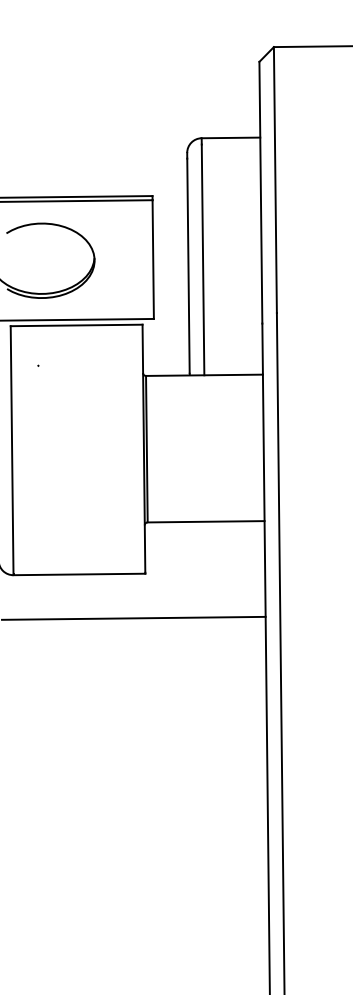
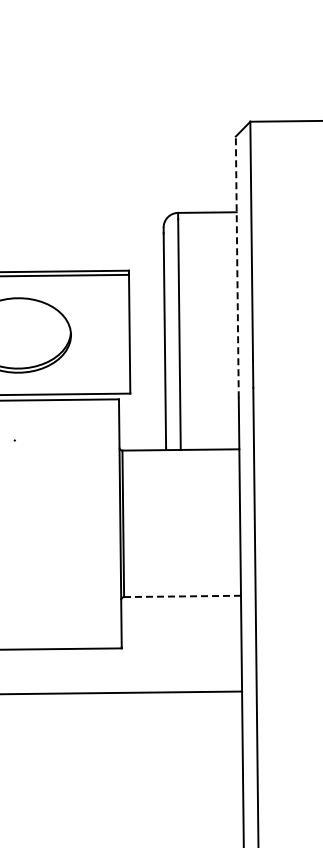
line: (260, 192) -> (236, 267), solid -> dashed
line: (205, 521) -> (181, 596), solid -> dashed

